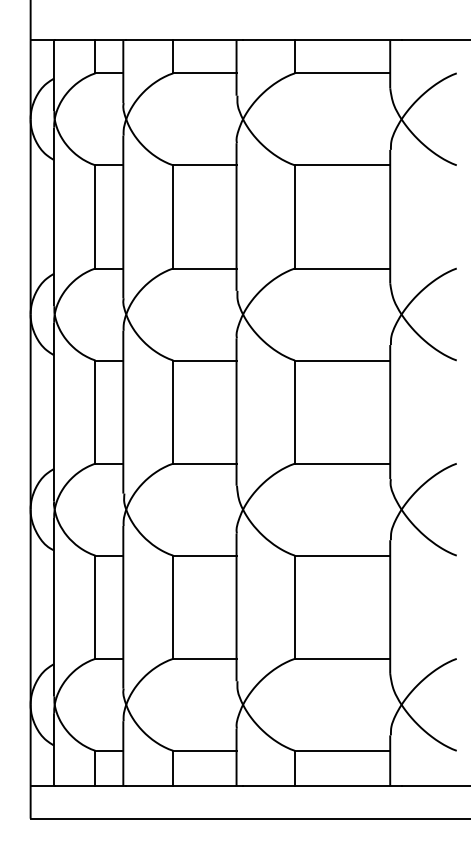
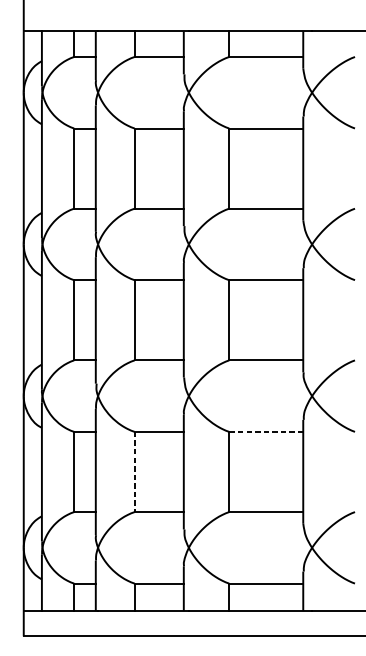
line: (342, 555) -> (266, 431), solid -> dashed
line: (173, 607) -> (134, 472), solid -> dashed

